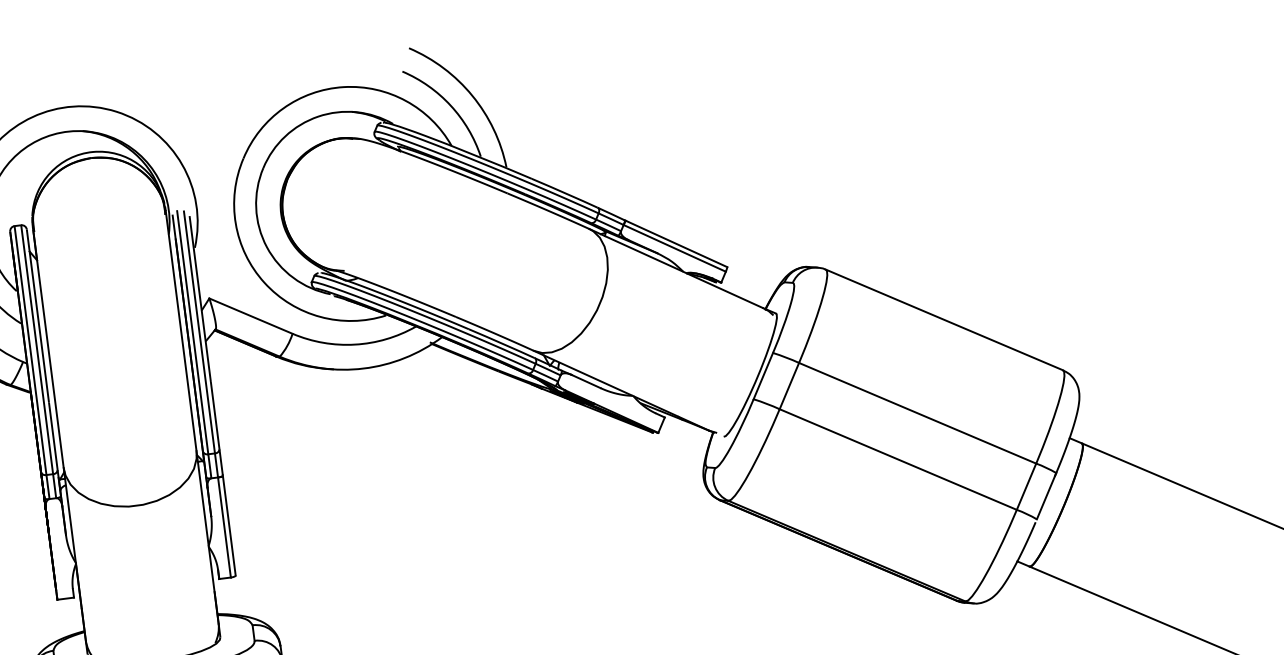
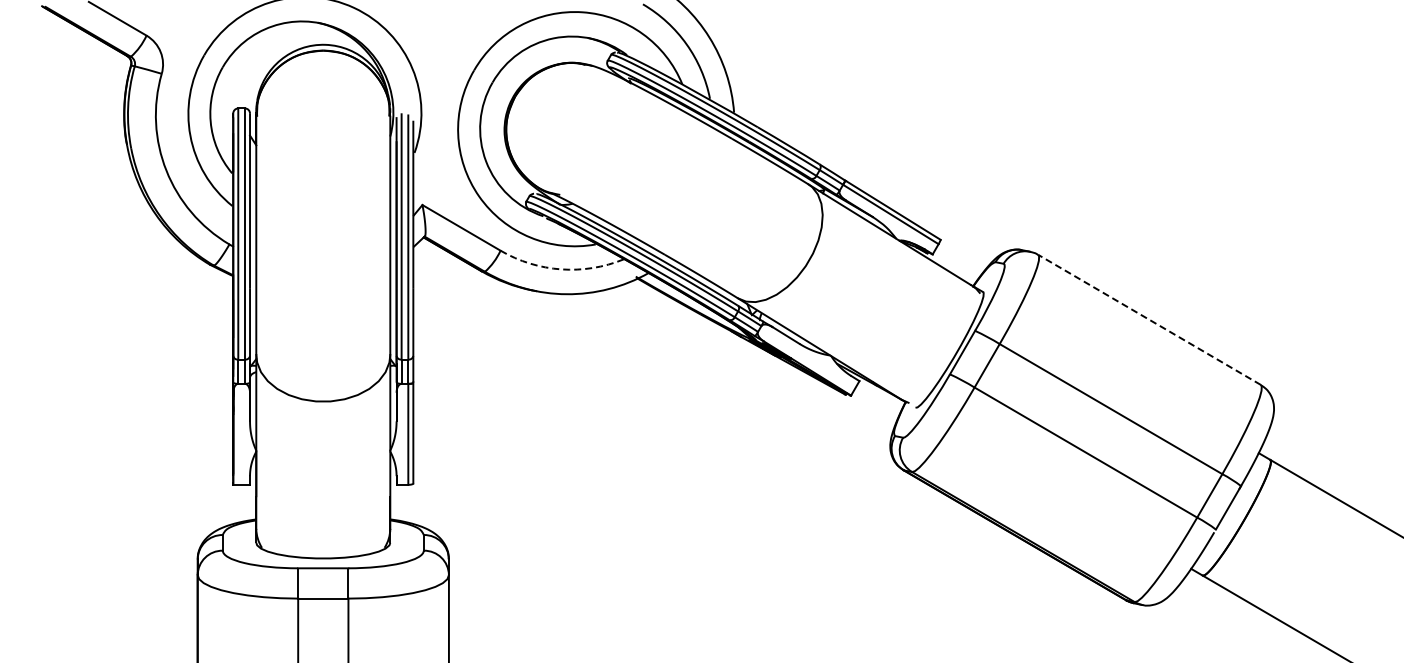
line: (944, 319) -> (1149, 319), solid -> dashed
arc: (355, 344) -> (561, 269), solid -> dashed

